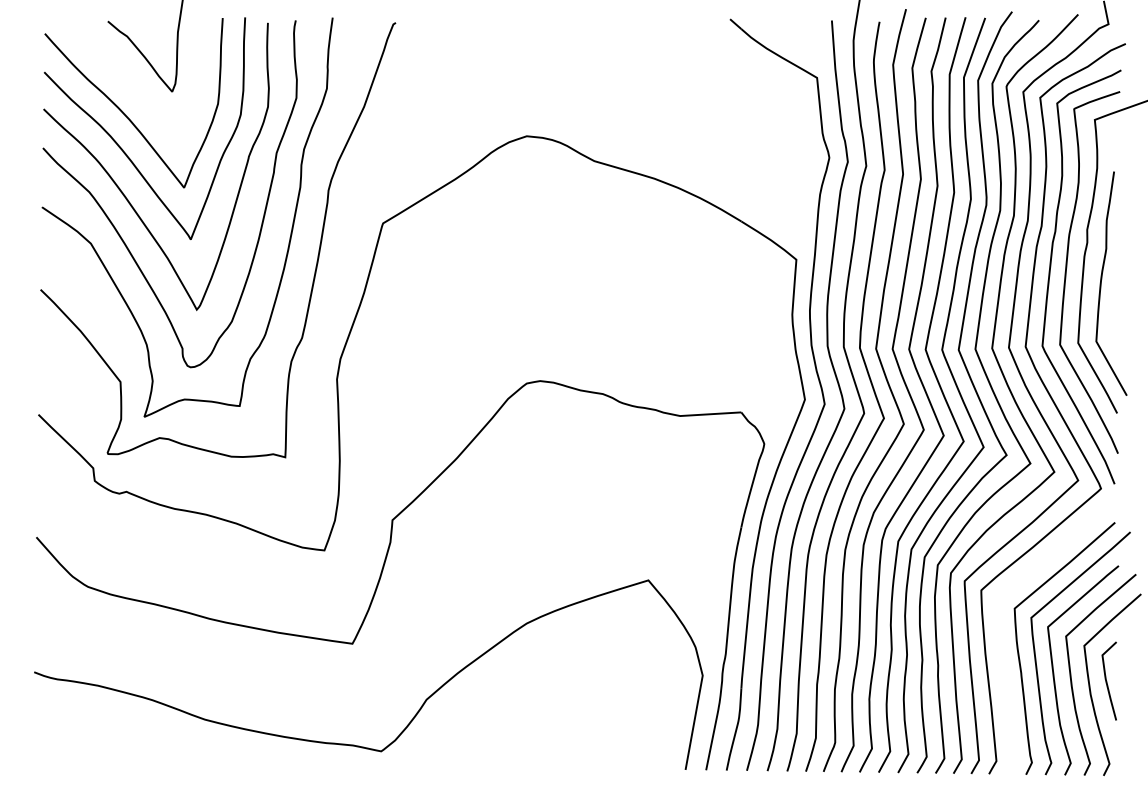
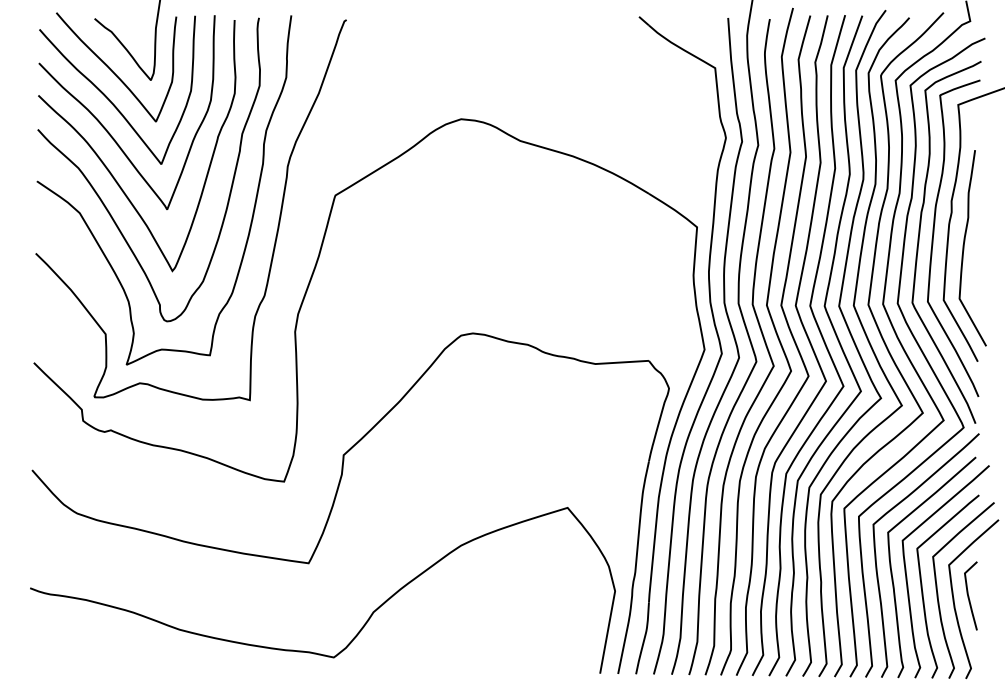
curve: (128, 80) -> (112, 70), added
curve: (1001, 634) -> (876, 555), added

